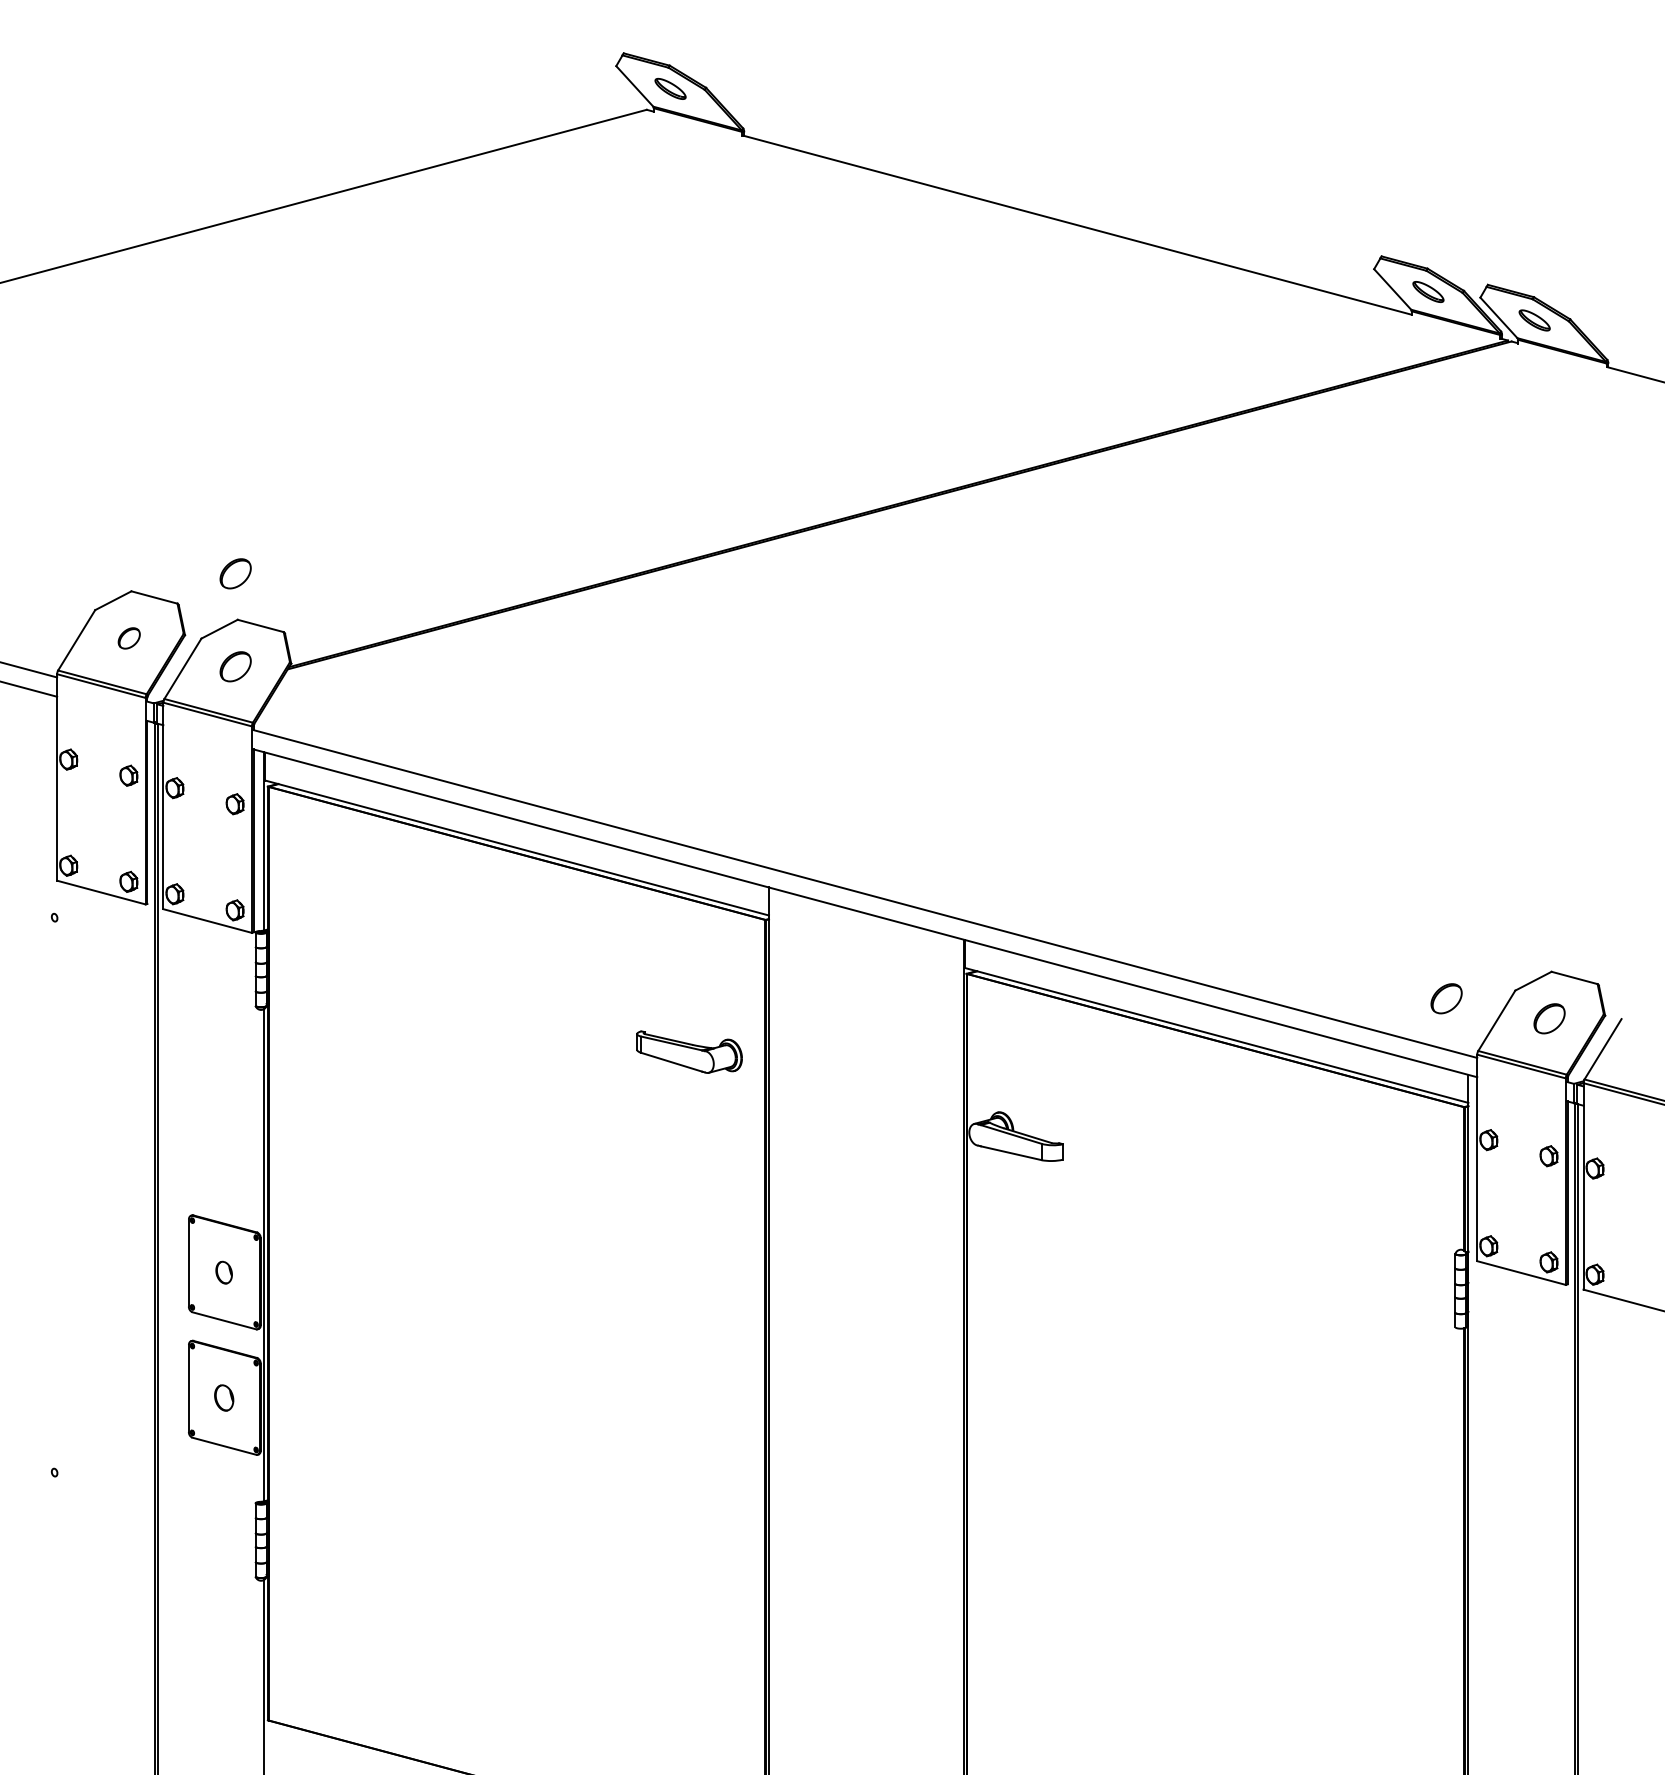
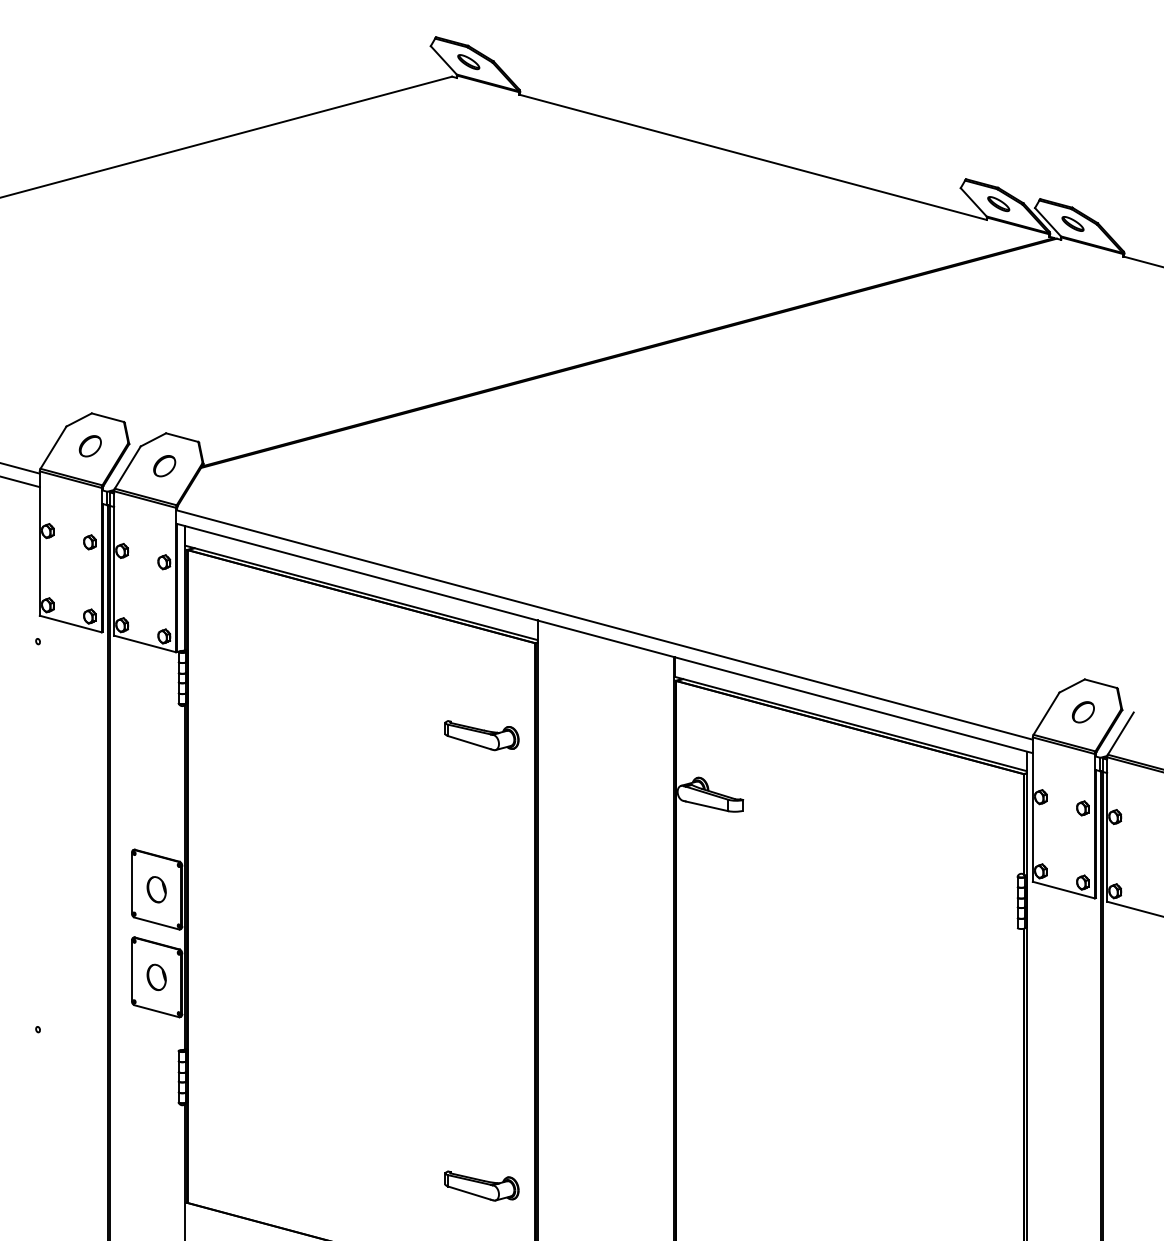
part: (235, 574) -> (164, 401), removed
part: (128, 638) -> (89, 446), size x1.43
part: (1446, 999) -> (1011, 698), removed
part: (223, 1272) -> (156, 889), size x1.67
part: (223, 1398) -> (156, 977), size x1.43
part: (688, 1695) -> (481, 1185), added

